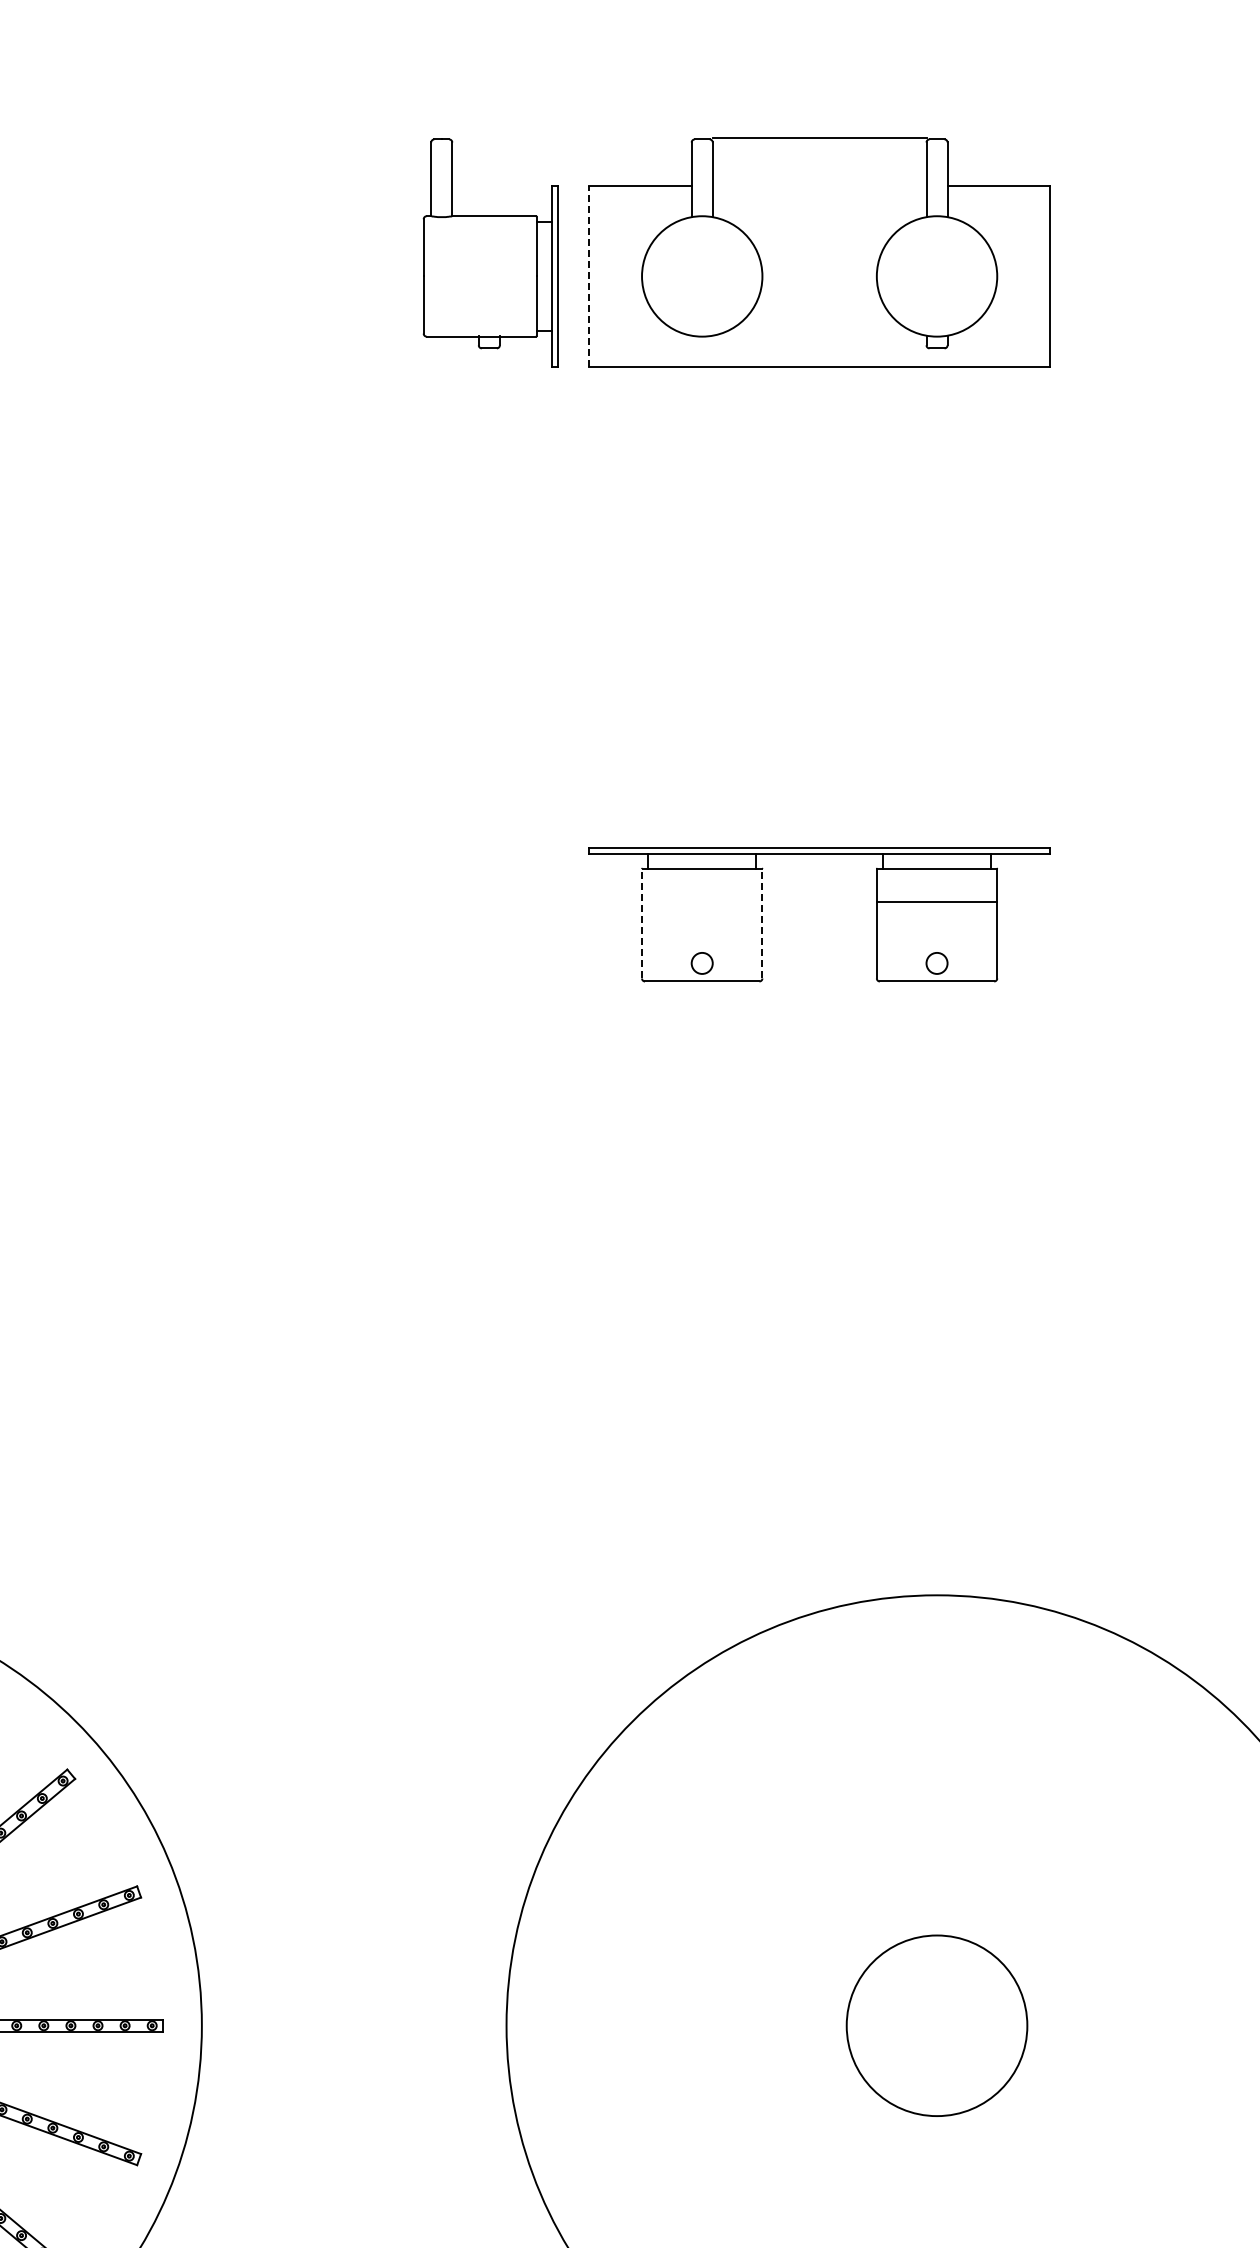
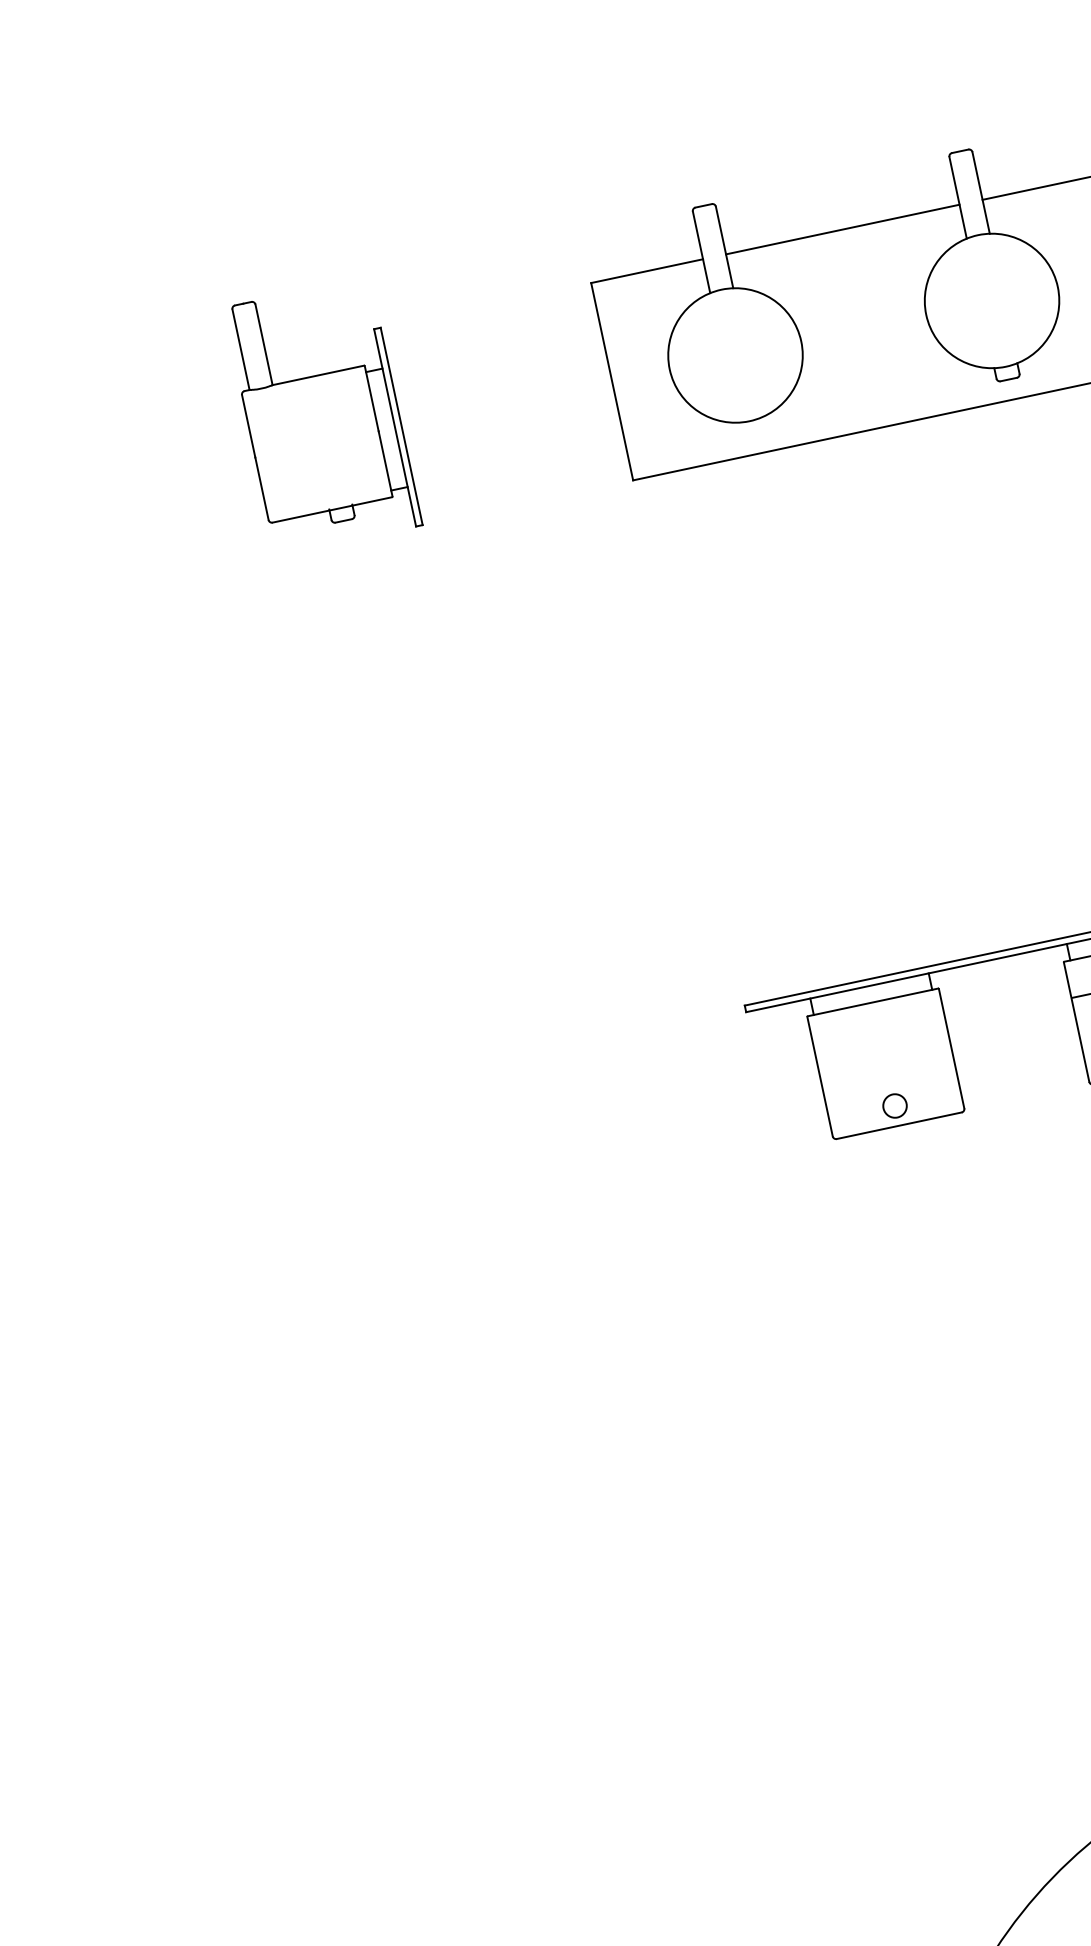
line: (819, 138) -> (842, 229), moved
part: (490, 252) -> (322, 415), moved
line: (589, 275) -> (612, 380), dashed -> solid
line: (642, 923) -> (820, 1076), dashed -> solid
line: (762, 923) -> (951, 1048), dashed -> solid

